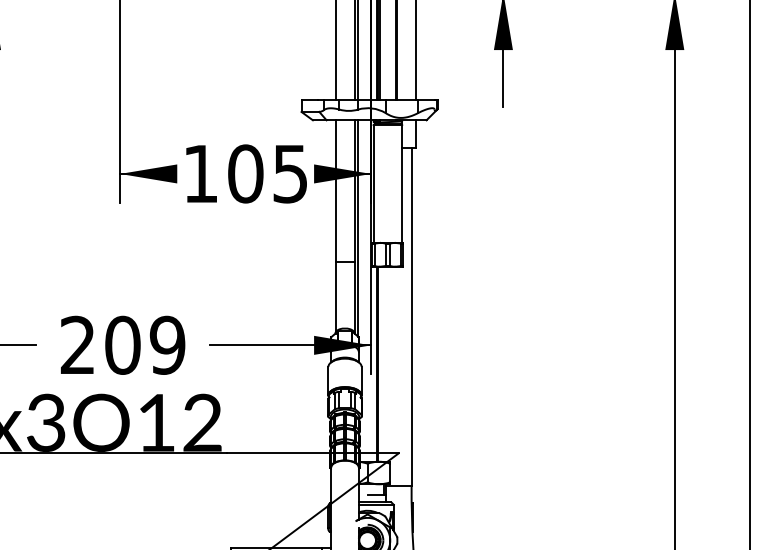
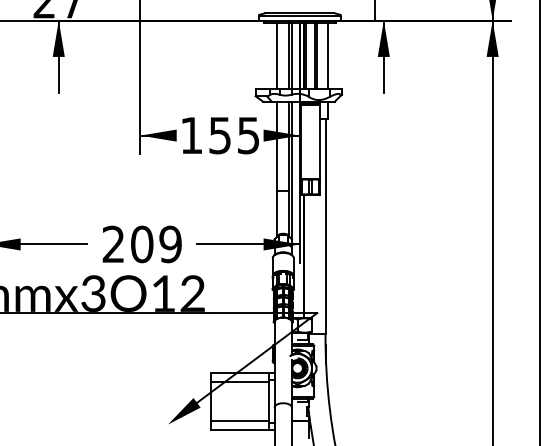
text: (246, 173) -> (220, 135), 105 -> 155

